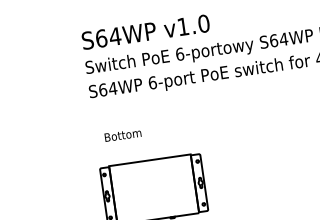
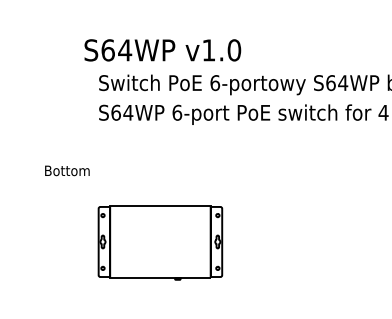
text: (145, 32) -> (162, 50), moved
text: (123, 134) -> (67, 170), moved

